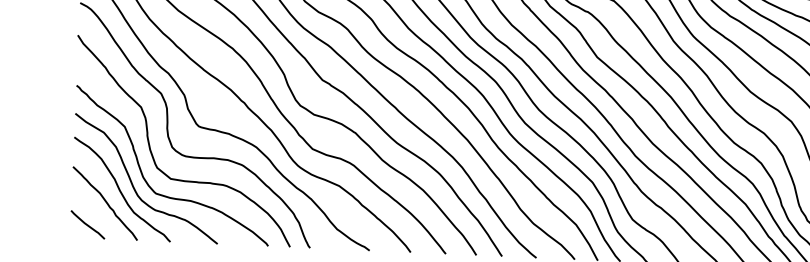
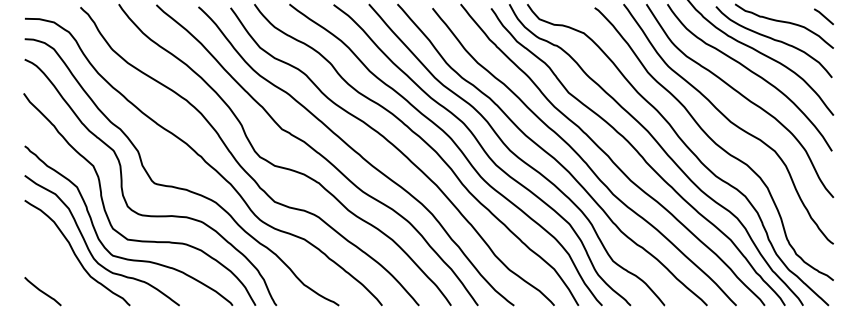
curve: (105, 202) -> (60, 267), removed

